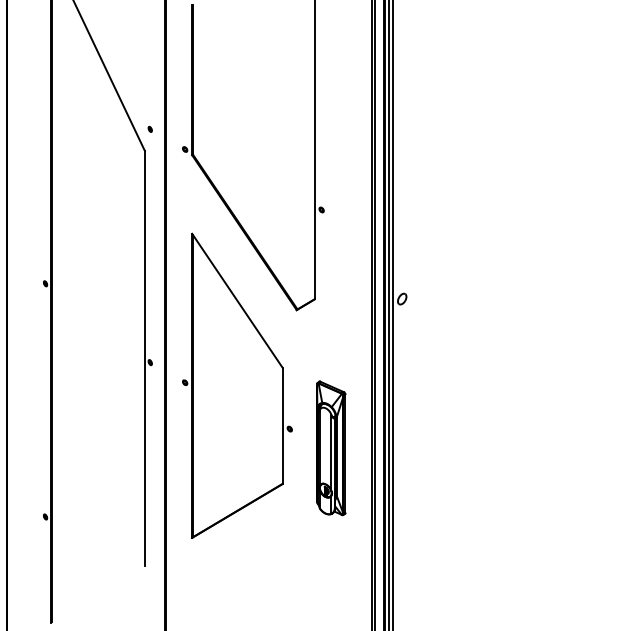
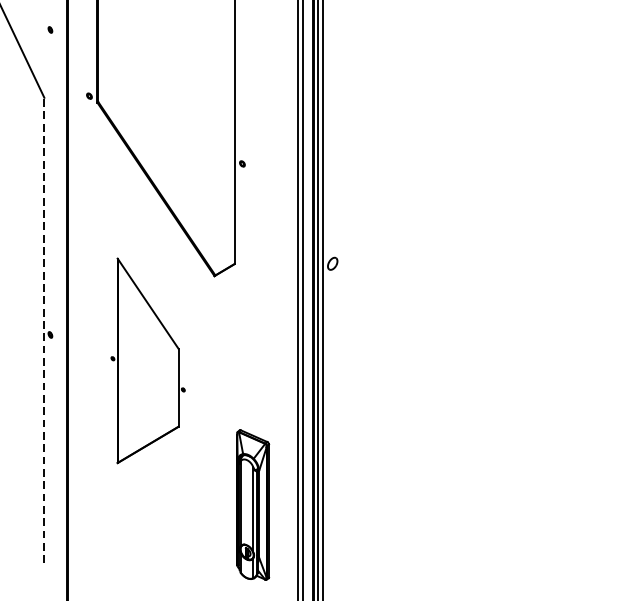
part: (149, 128) -> (49, 28), moved
line: (144, 358) -> (43, 330), solid -> dashed
part: (237, 385) -> (148, 360), size x0.6
part: (331, 448) -> (253, 505), moved

